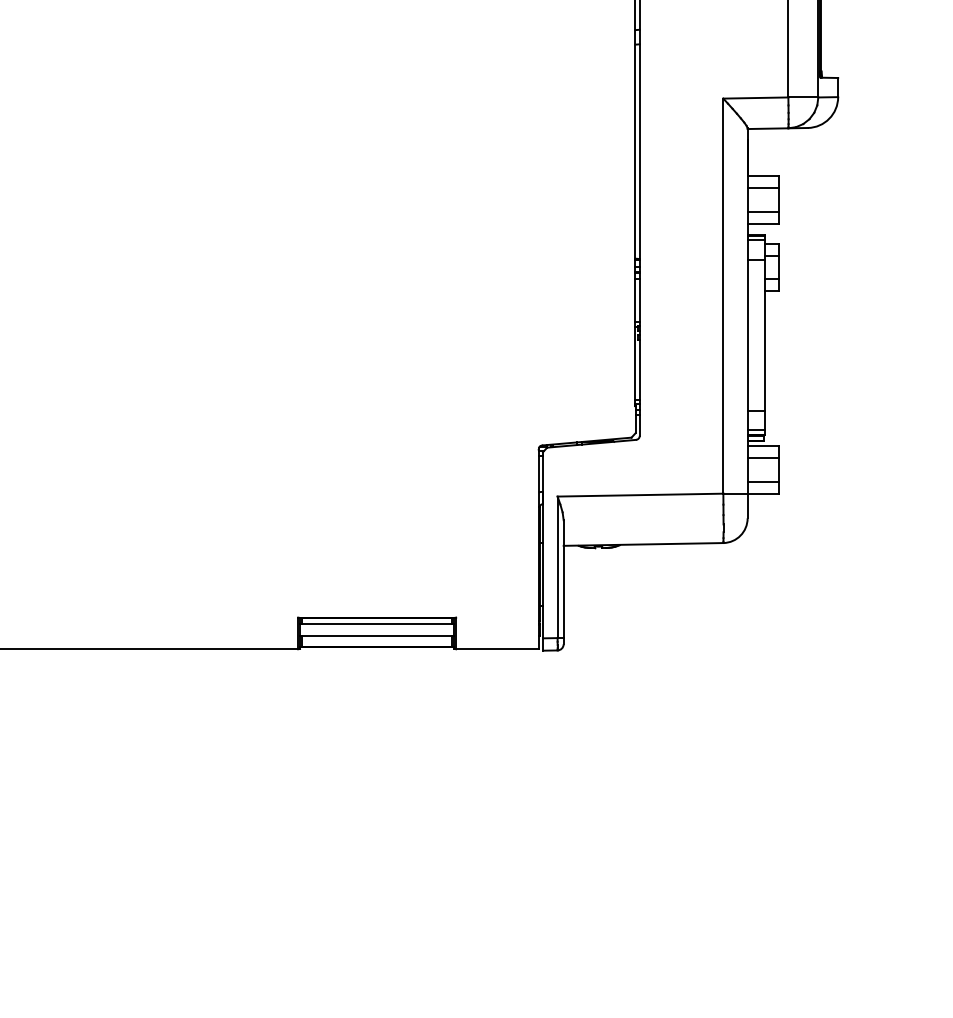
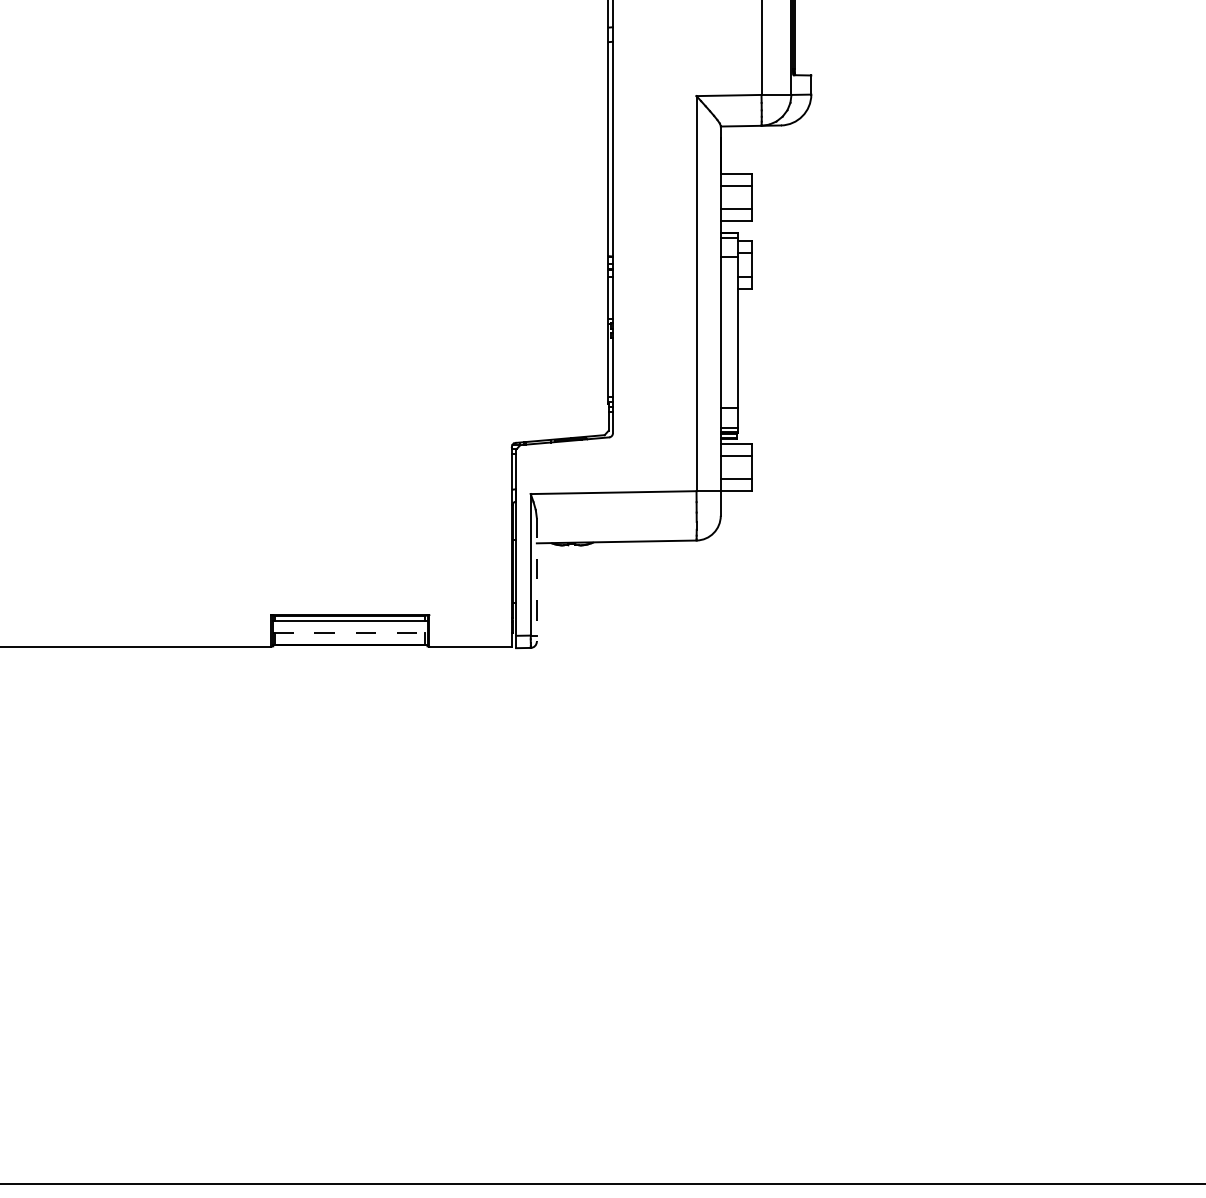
line: (563, 583) -> (536, 580), solid -> dashed
line: (377, 636) -> (350, 633), solid -> dashed

